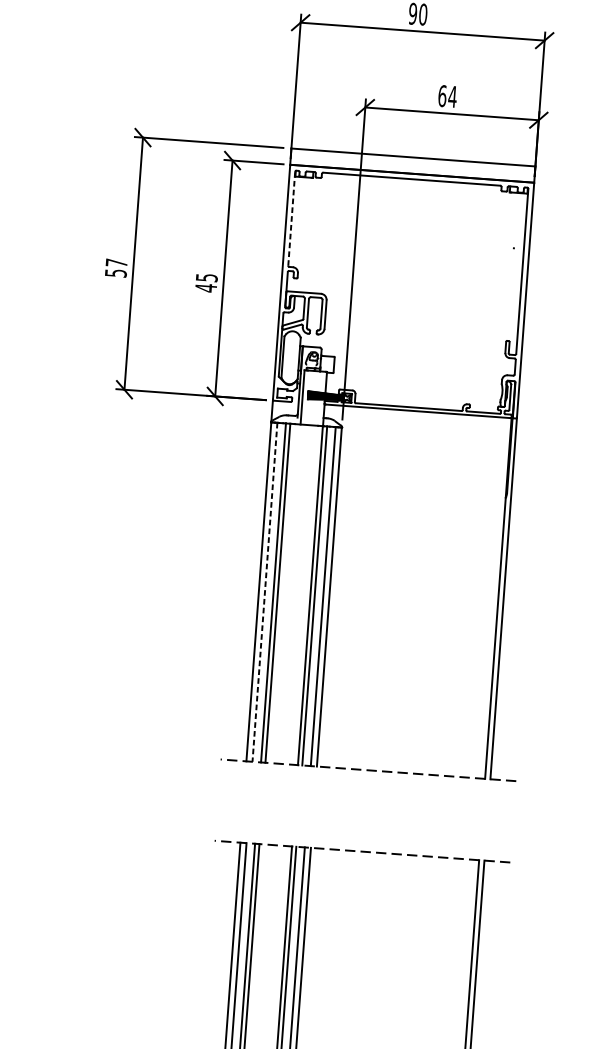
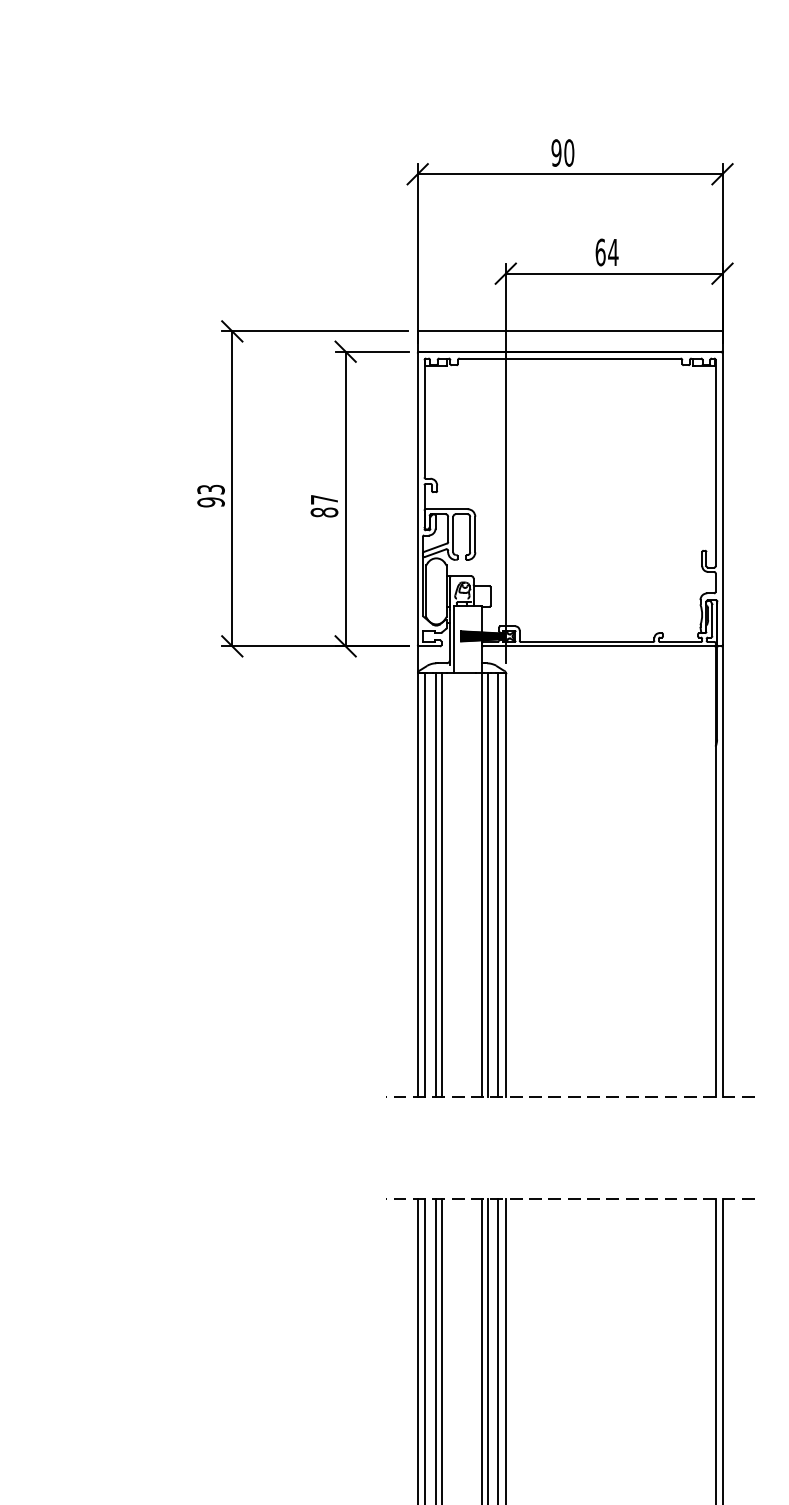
line: (291, 218) -> (424, 418), dashed -> solid
text: (115, 267) -> (210, 495), 57 -> 93
text: (206, 283) -> (324, 506), 45 -> 87
line: (265, 592) -> (425, 885), dashed -> solid

